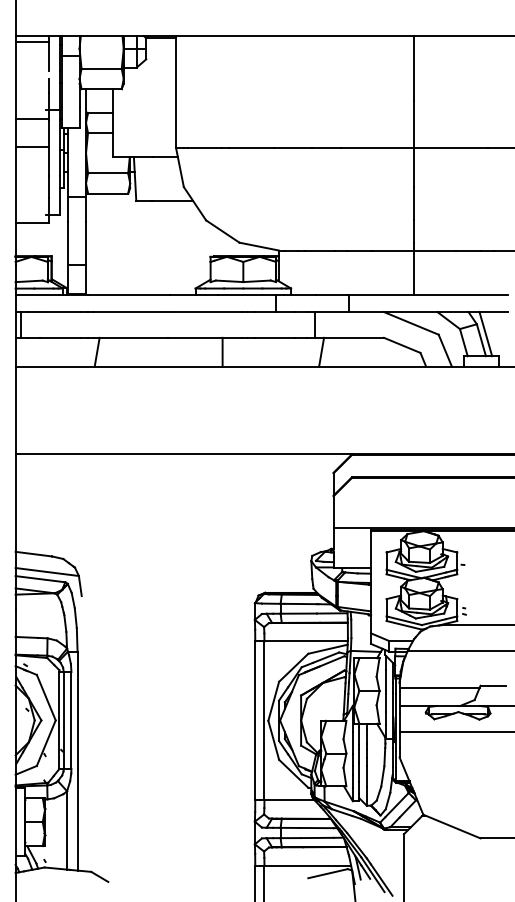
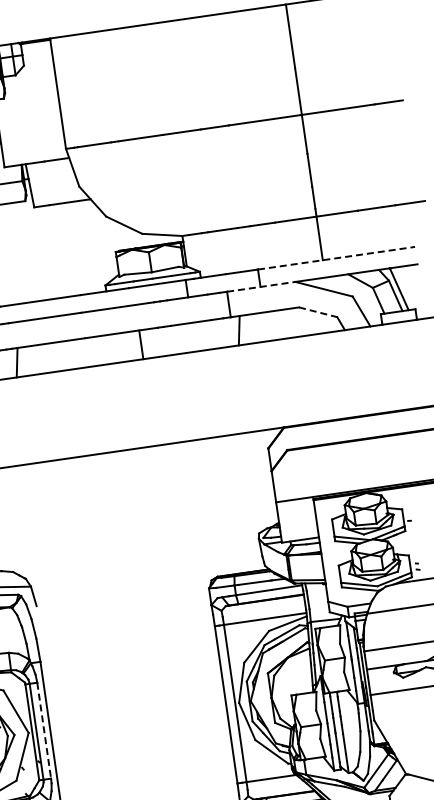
line: (428, 294) -> (336, 258), solid -> dashed
line: (350, 312) -> (262, 287), solid -> dashed
line: (402, 345) -> (318, 312), solid -> dashed
line: (71, 720) -> (44, 730), solid -> dashed

